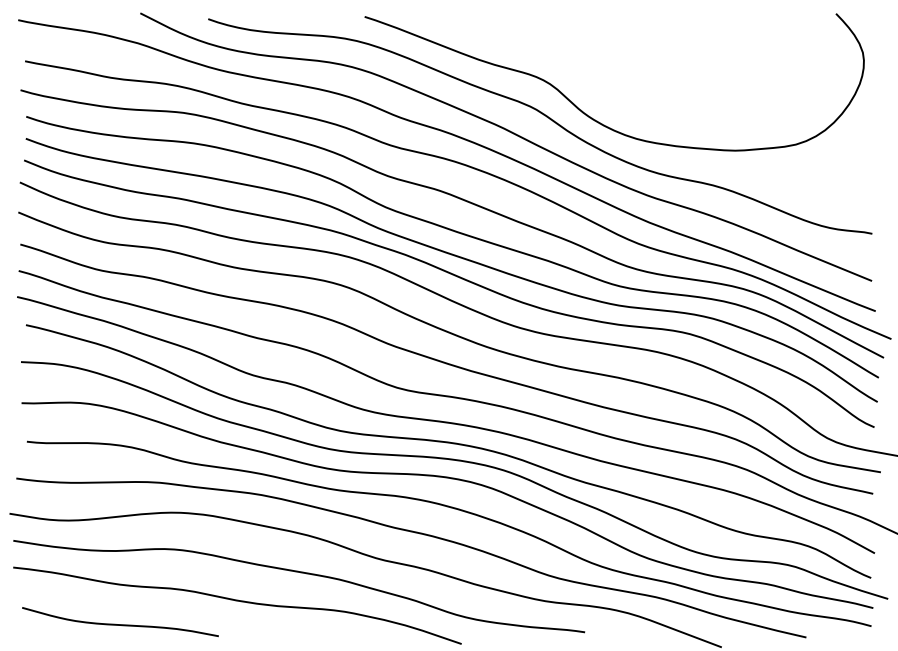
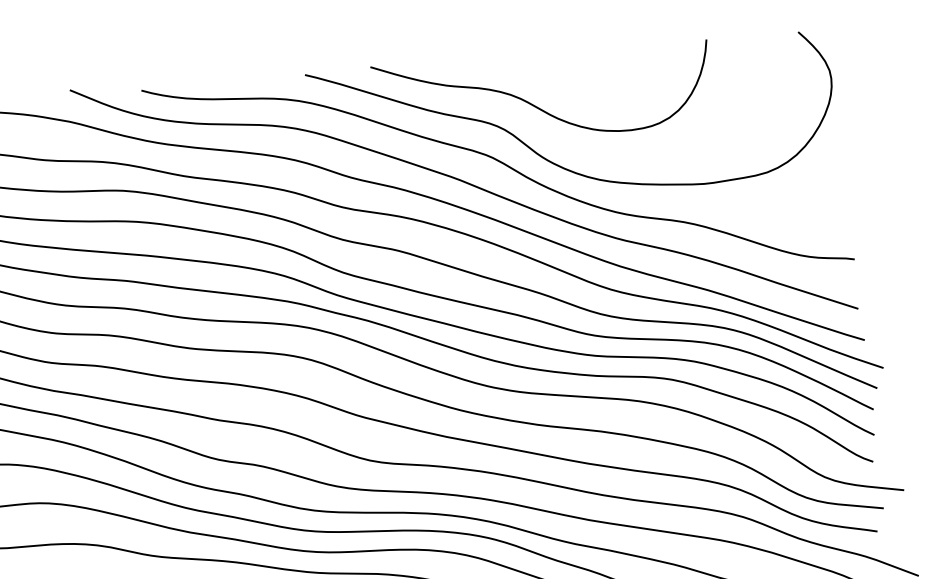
curve: (581, 63) -> (535, 105), added

